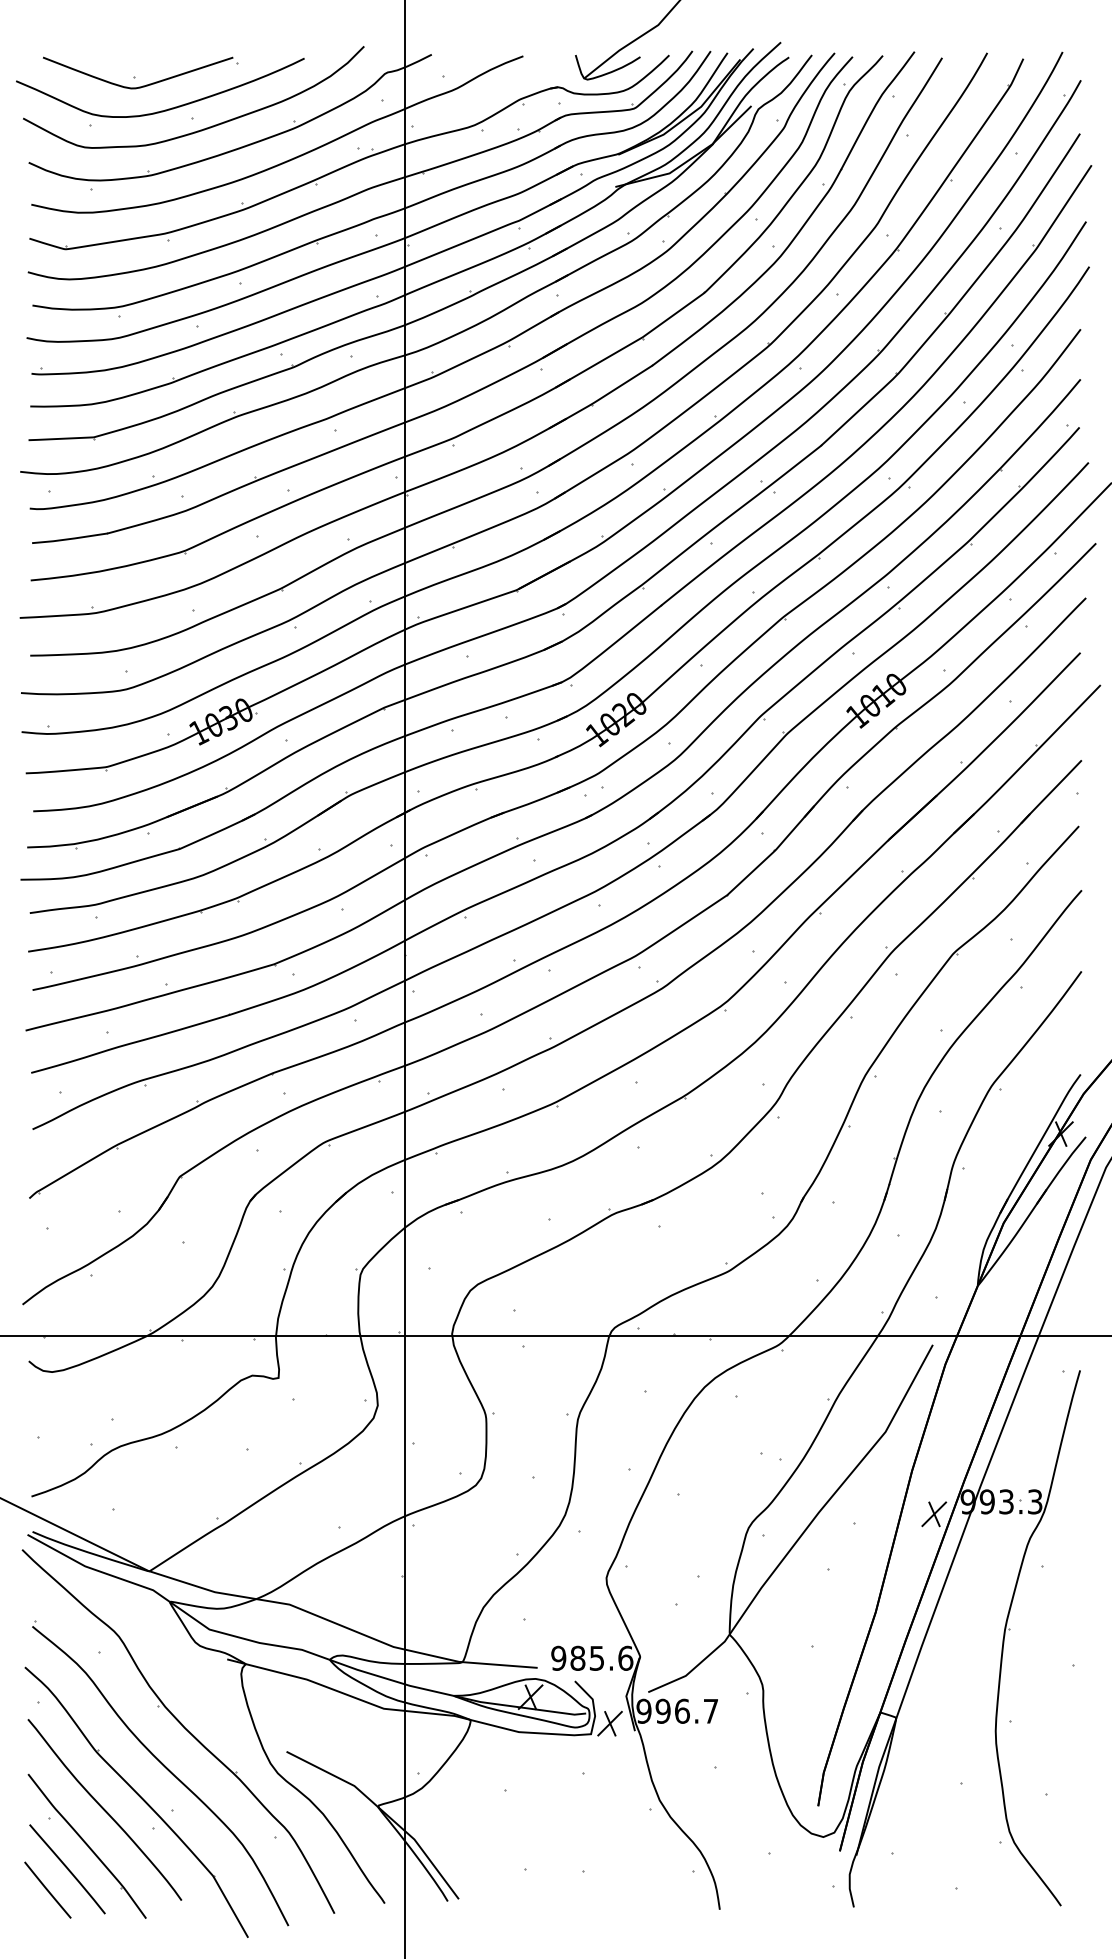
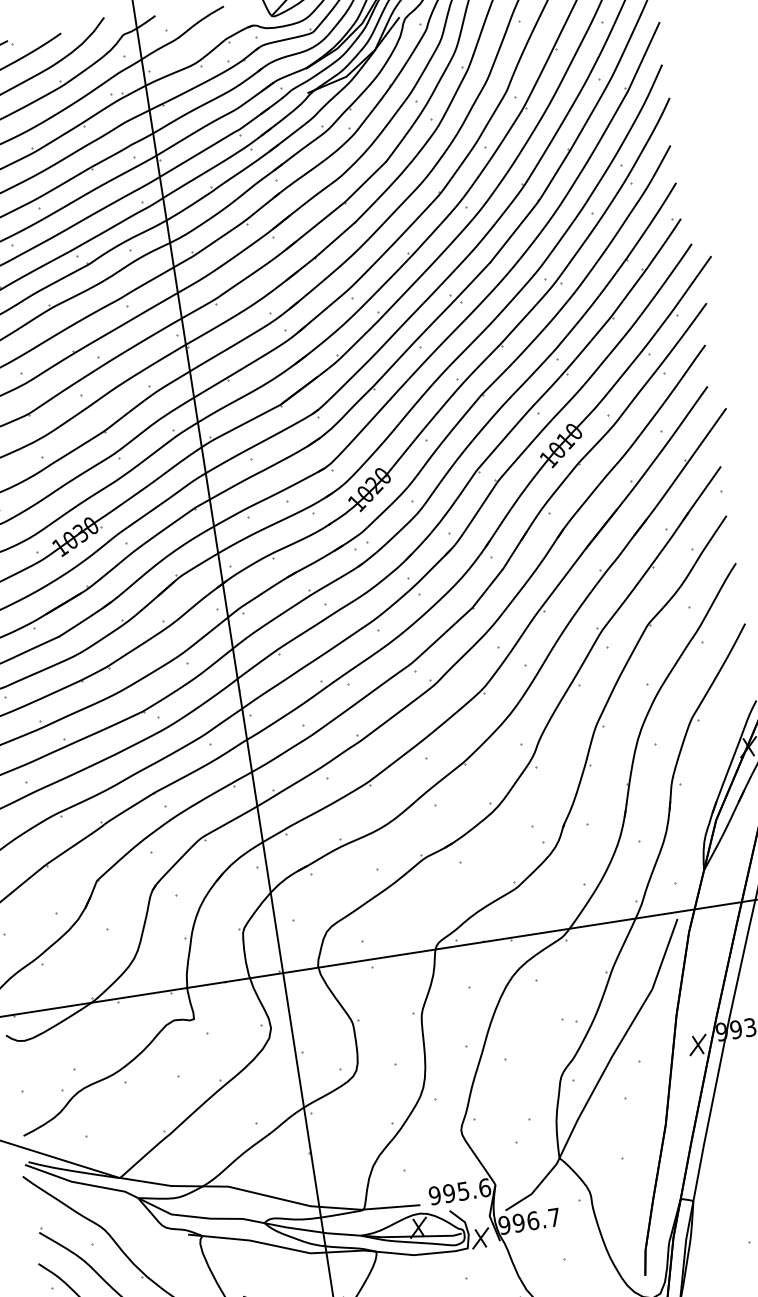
text: (577, 1658) -> (448, 1193), 985.6 -> 995.6

